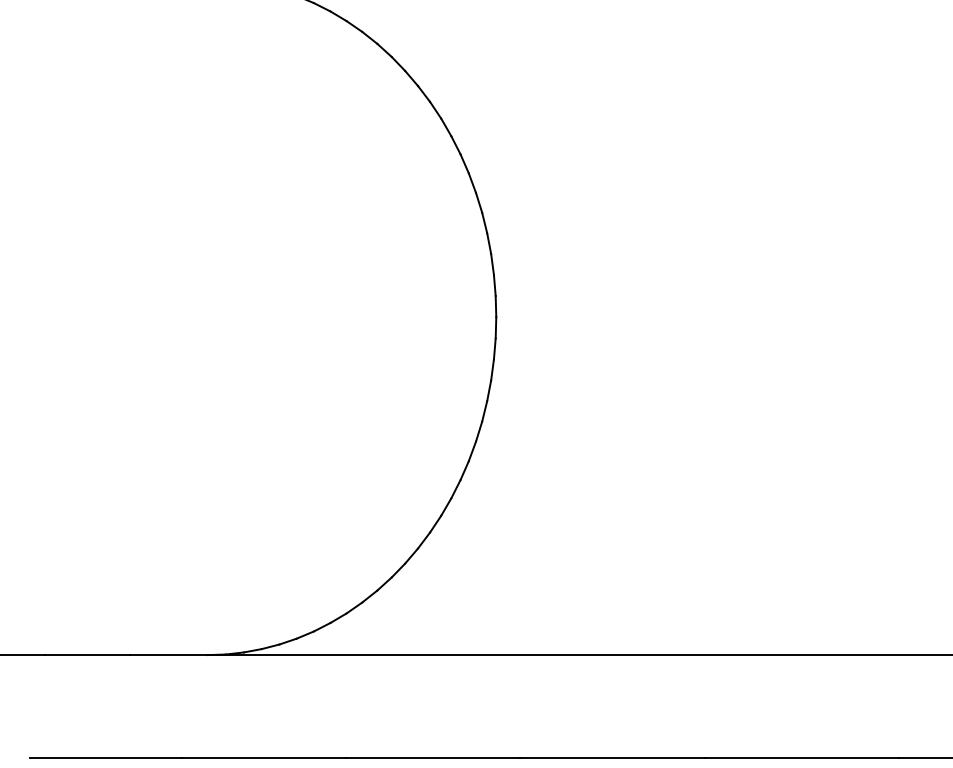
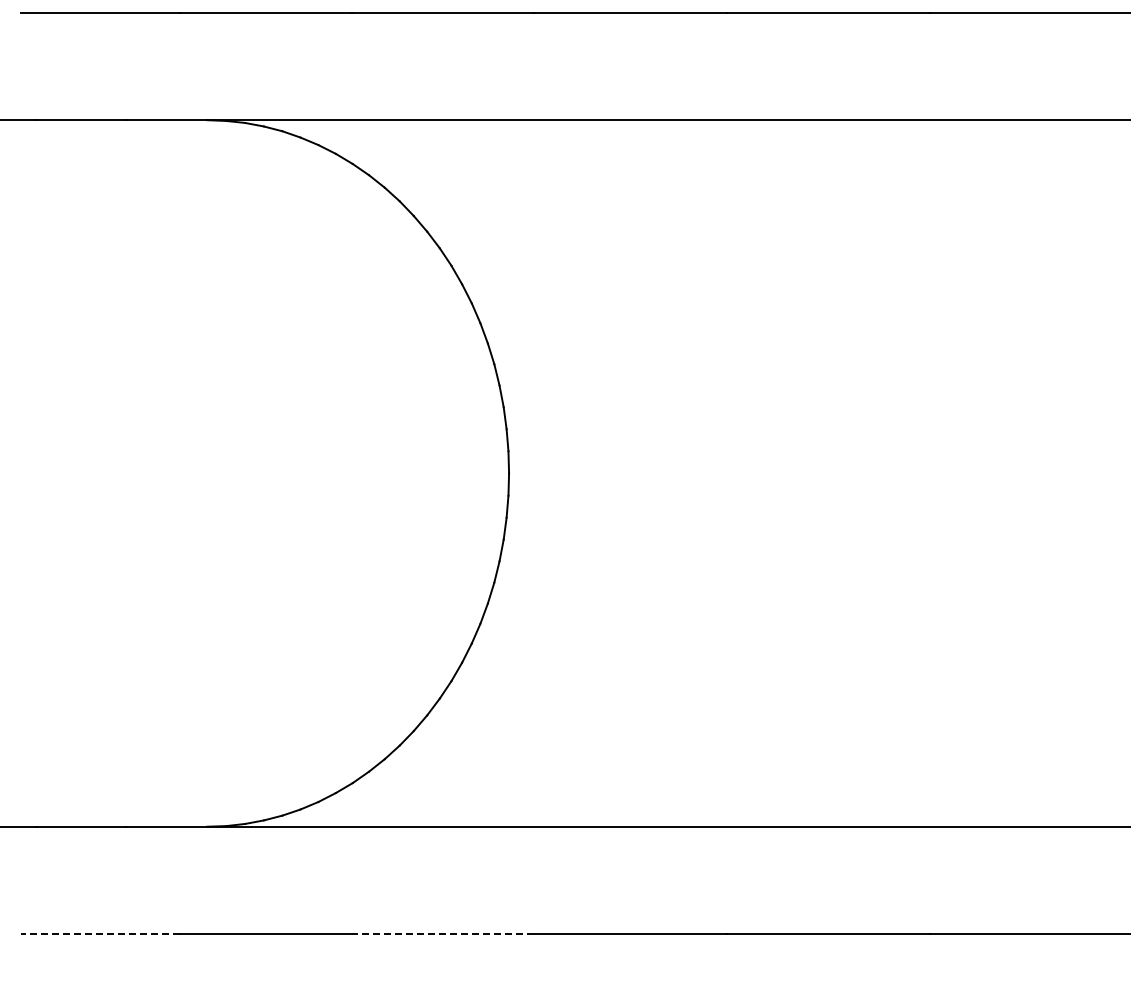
line: (105, 758) -> (100, 934), solid -> dashed
line: (432, 758) -> (442, 934), solid -> dashed

